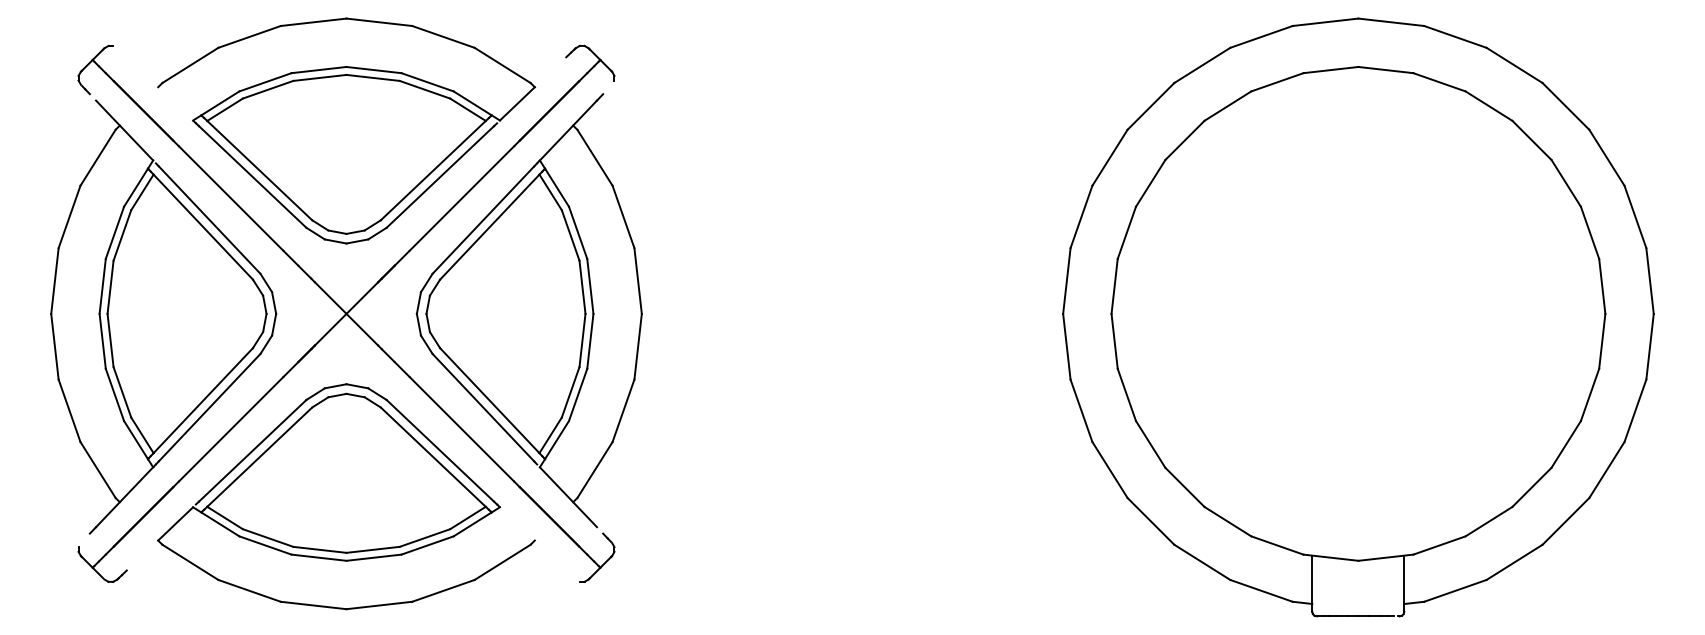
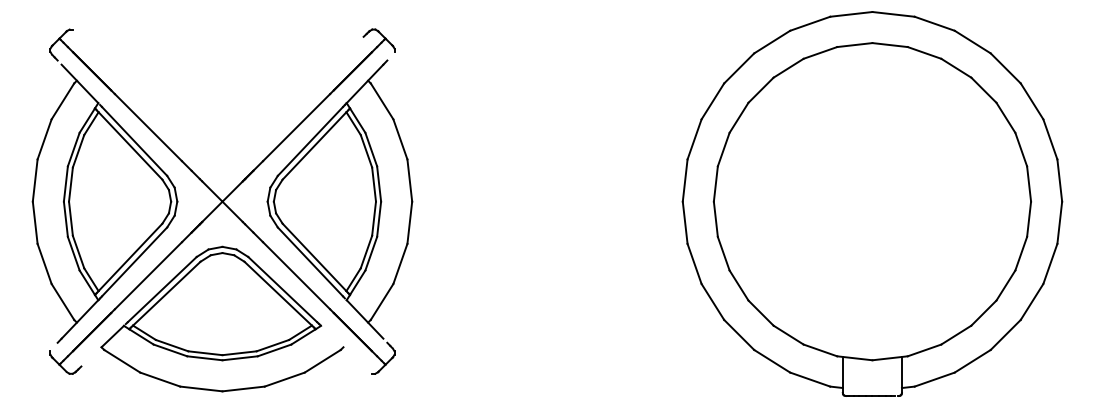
part: (346, 131) -> (222, 84), removed

